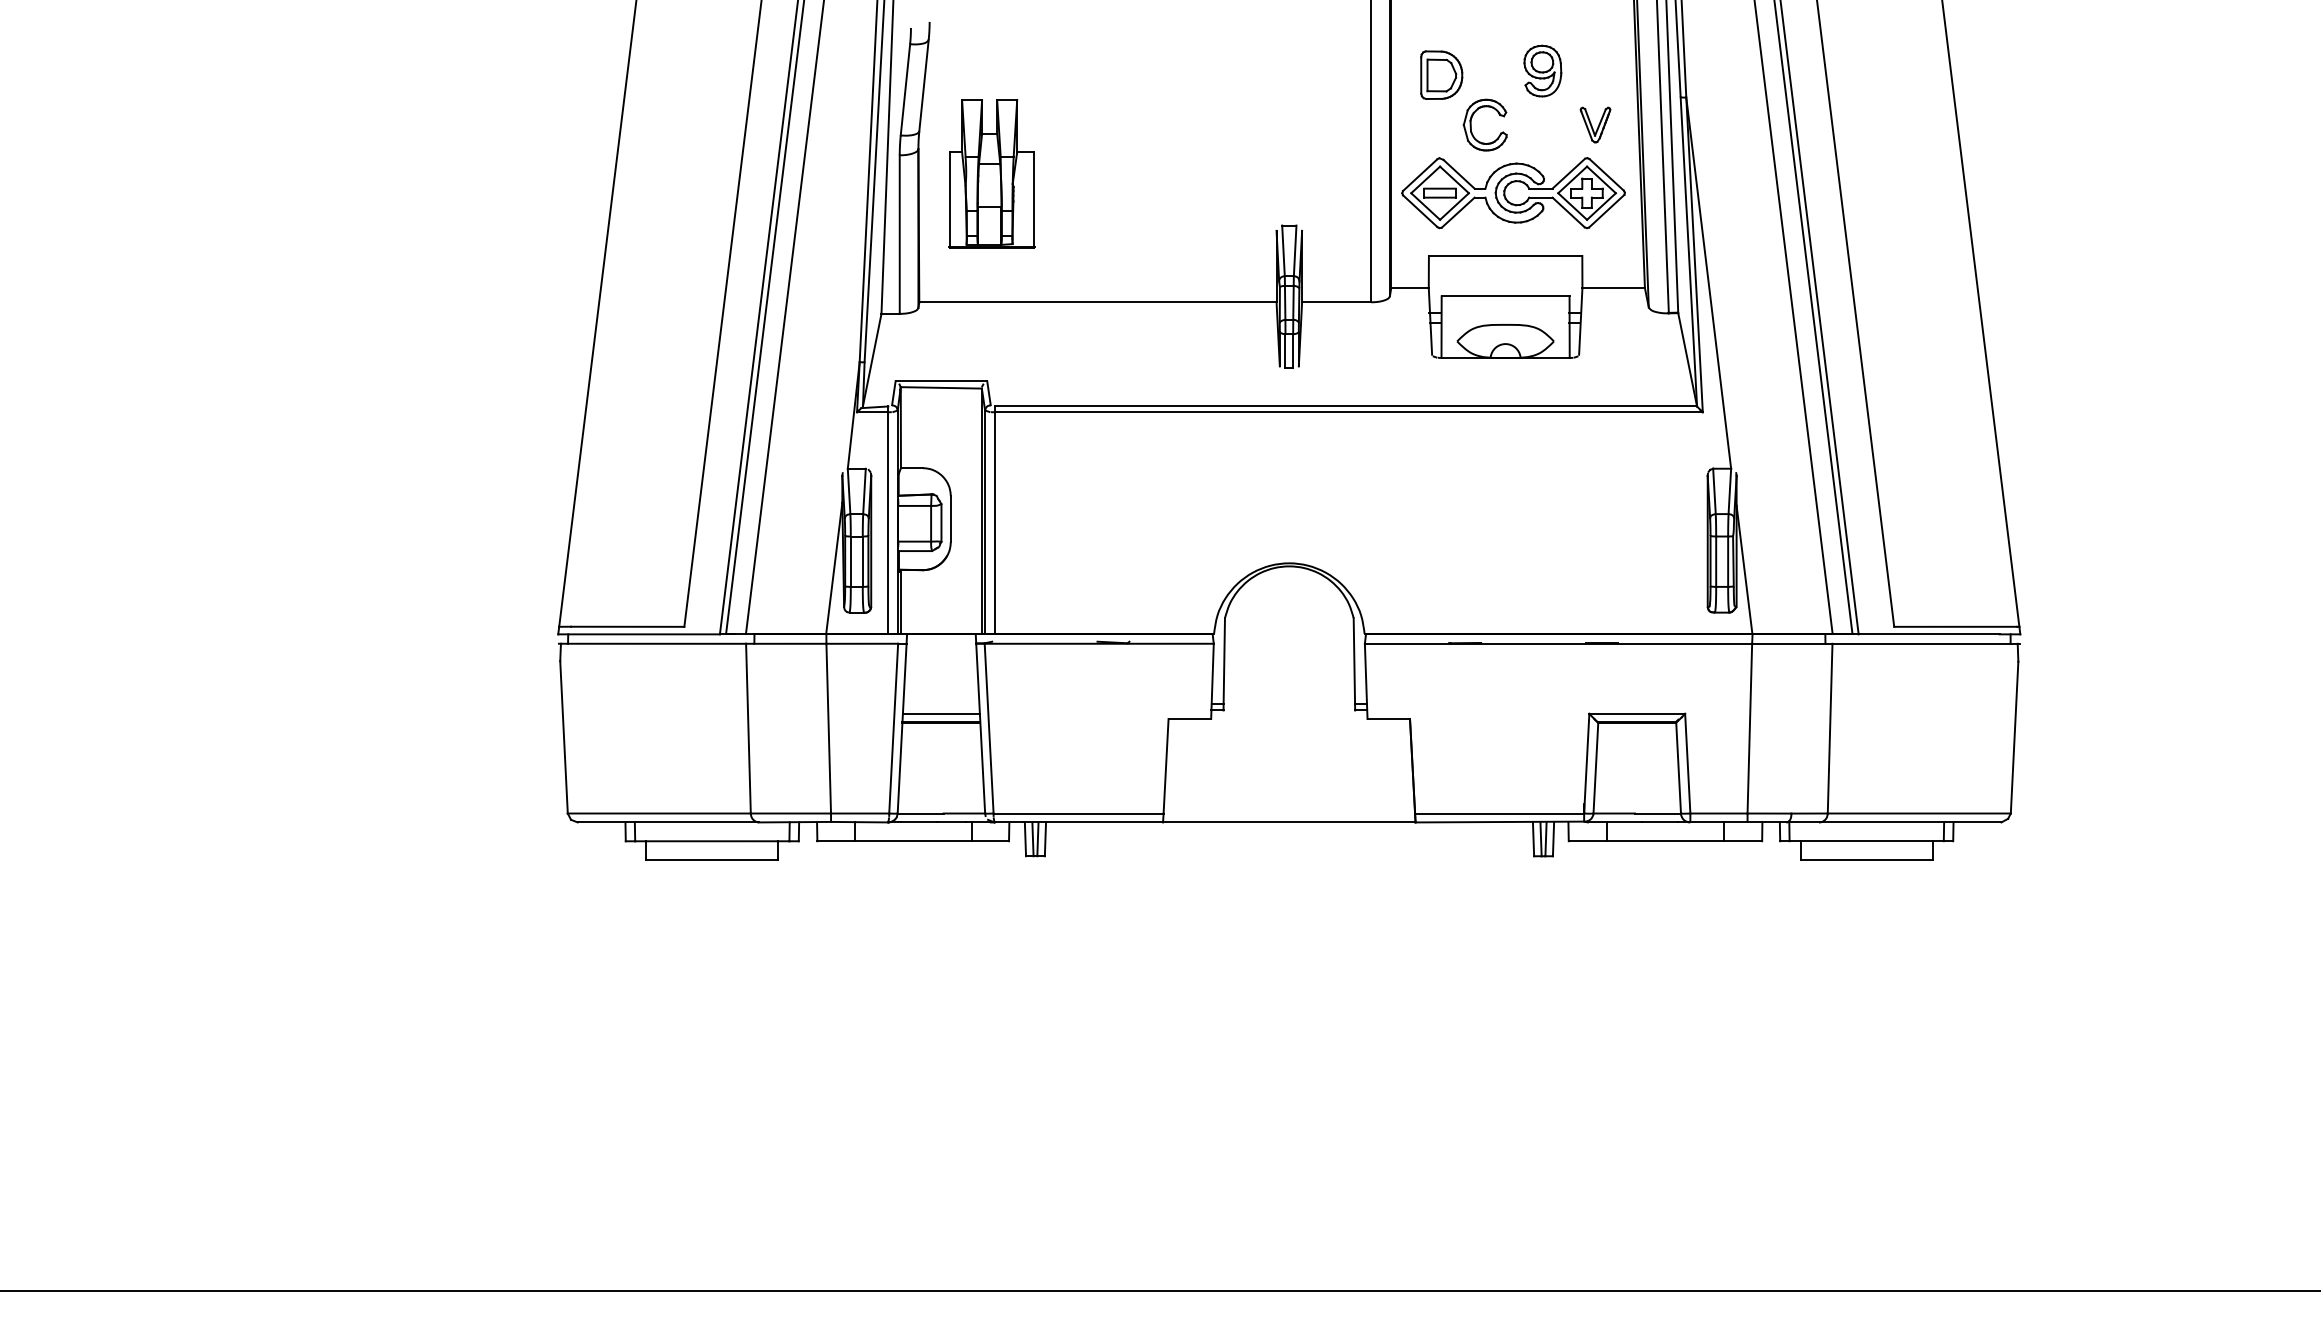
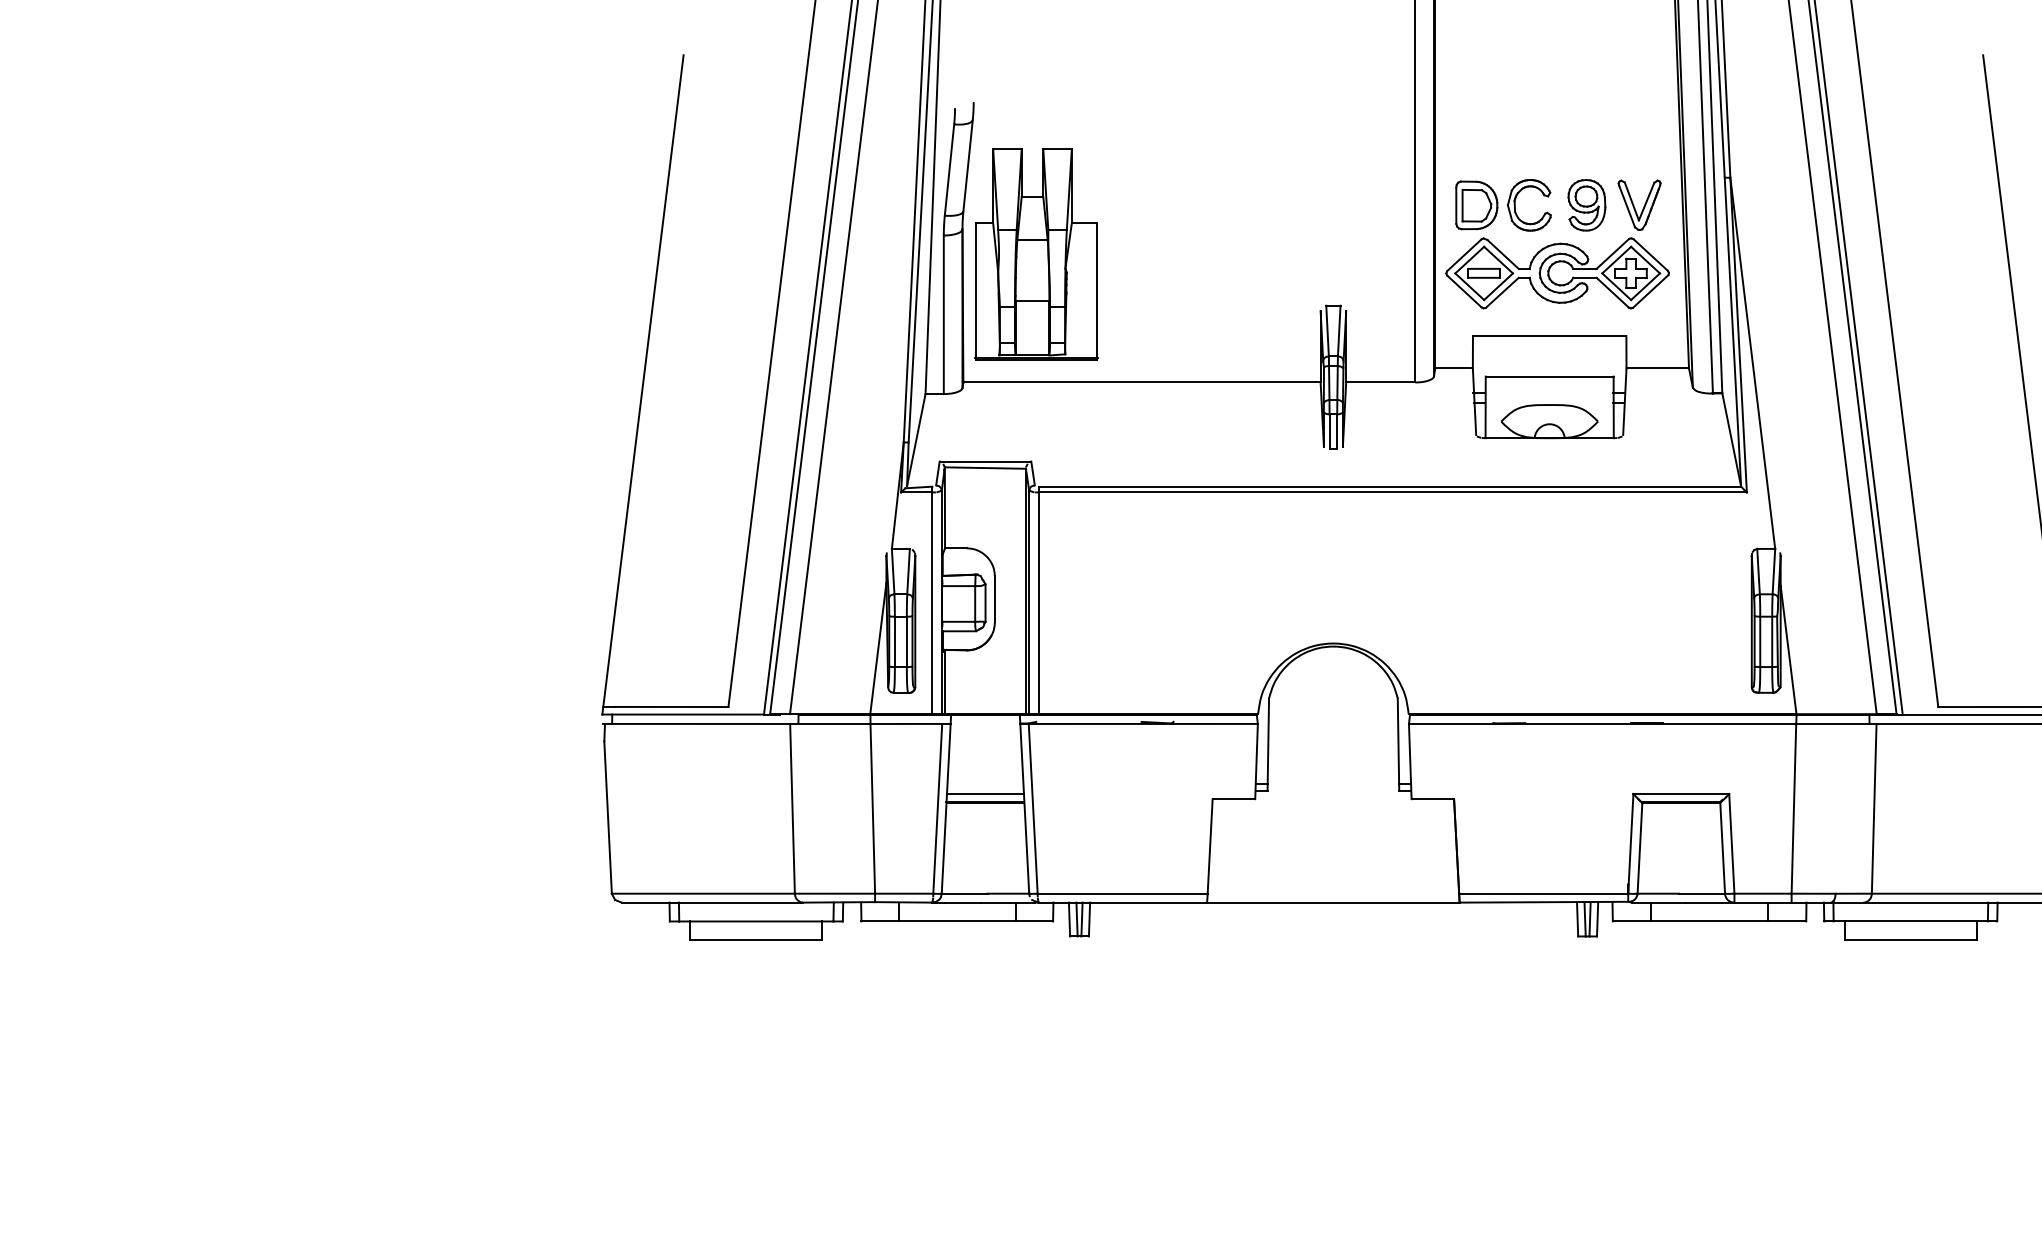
part: (1542, 70) -> (1586, 204), moved
part: (1441, 74) -> (1476, 204), moved
part: (1595, 124) -> (1639, 204), size x1.43
part: (992, 173) -> (1036, 253), size x1.43

